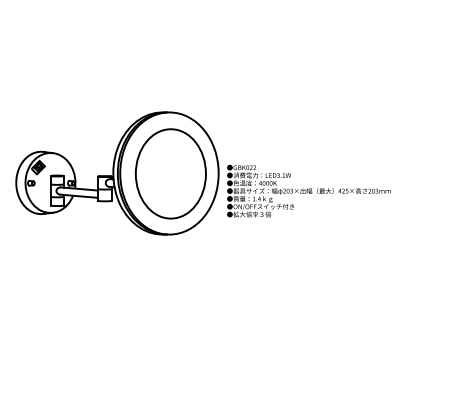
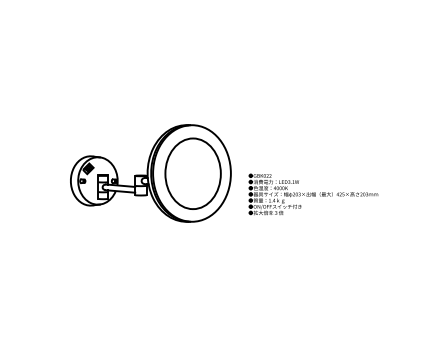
text: (309, 191) -> (313, 194), moved

